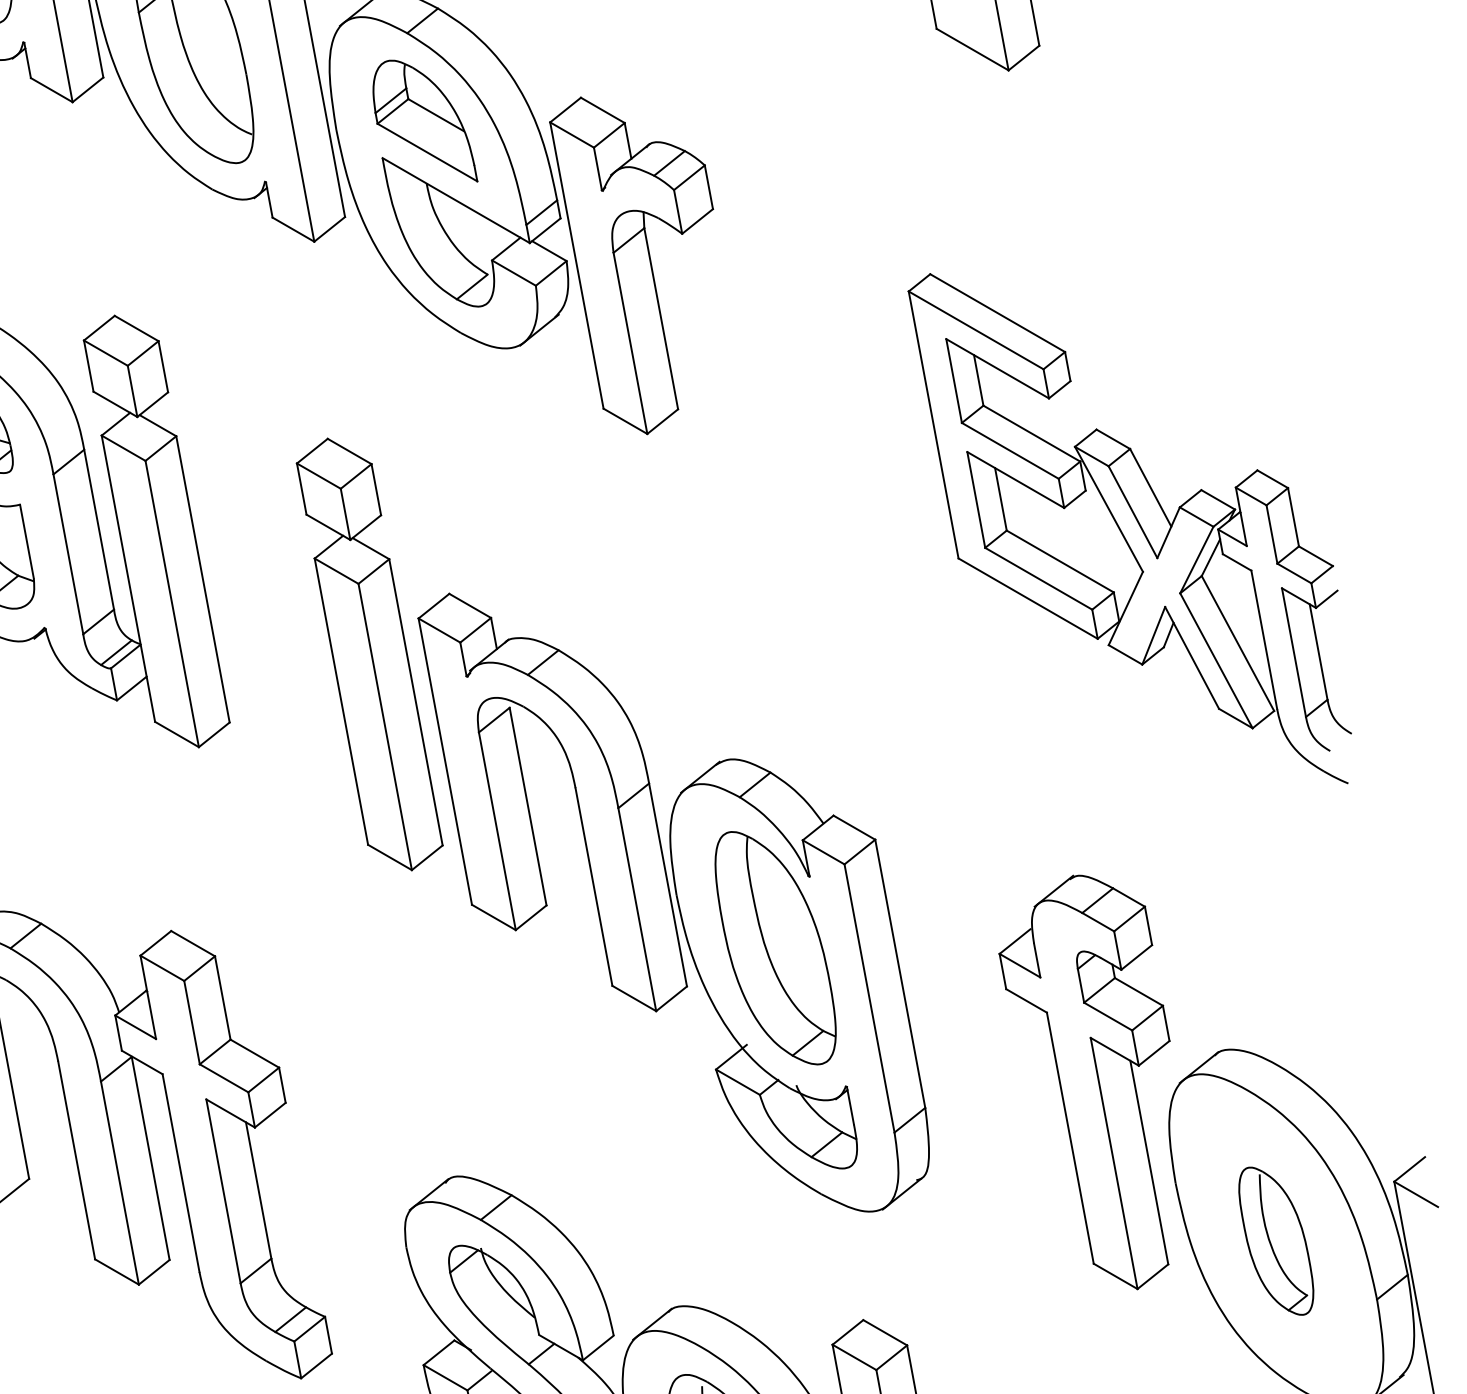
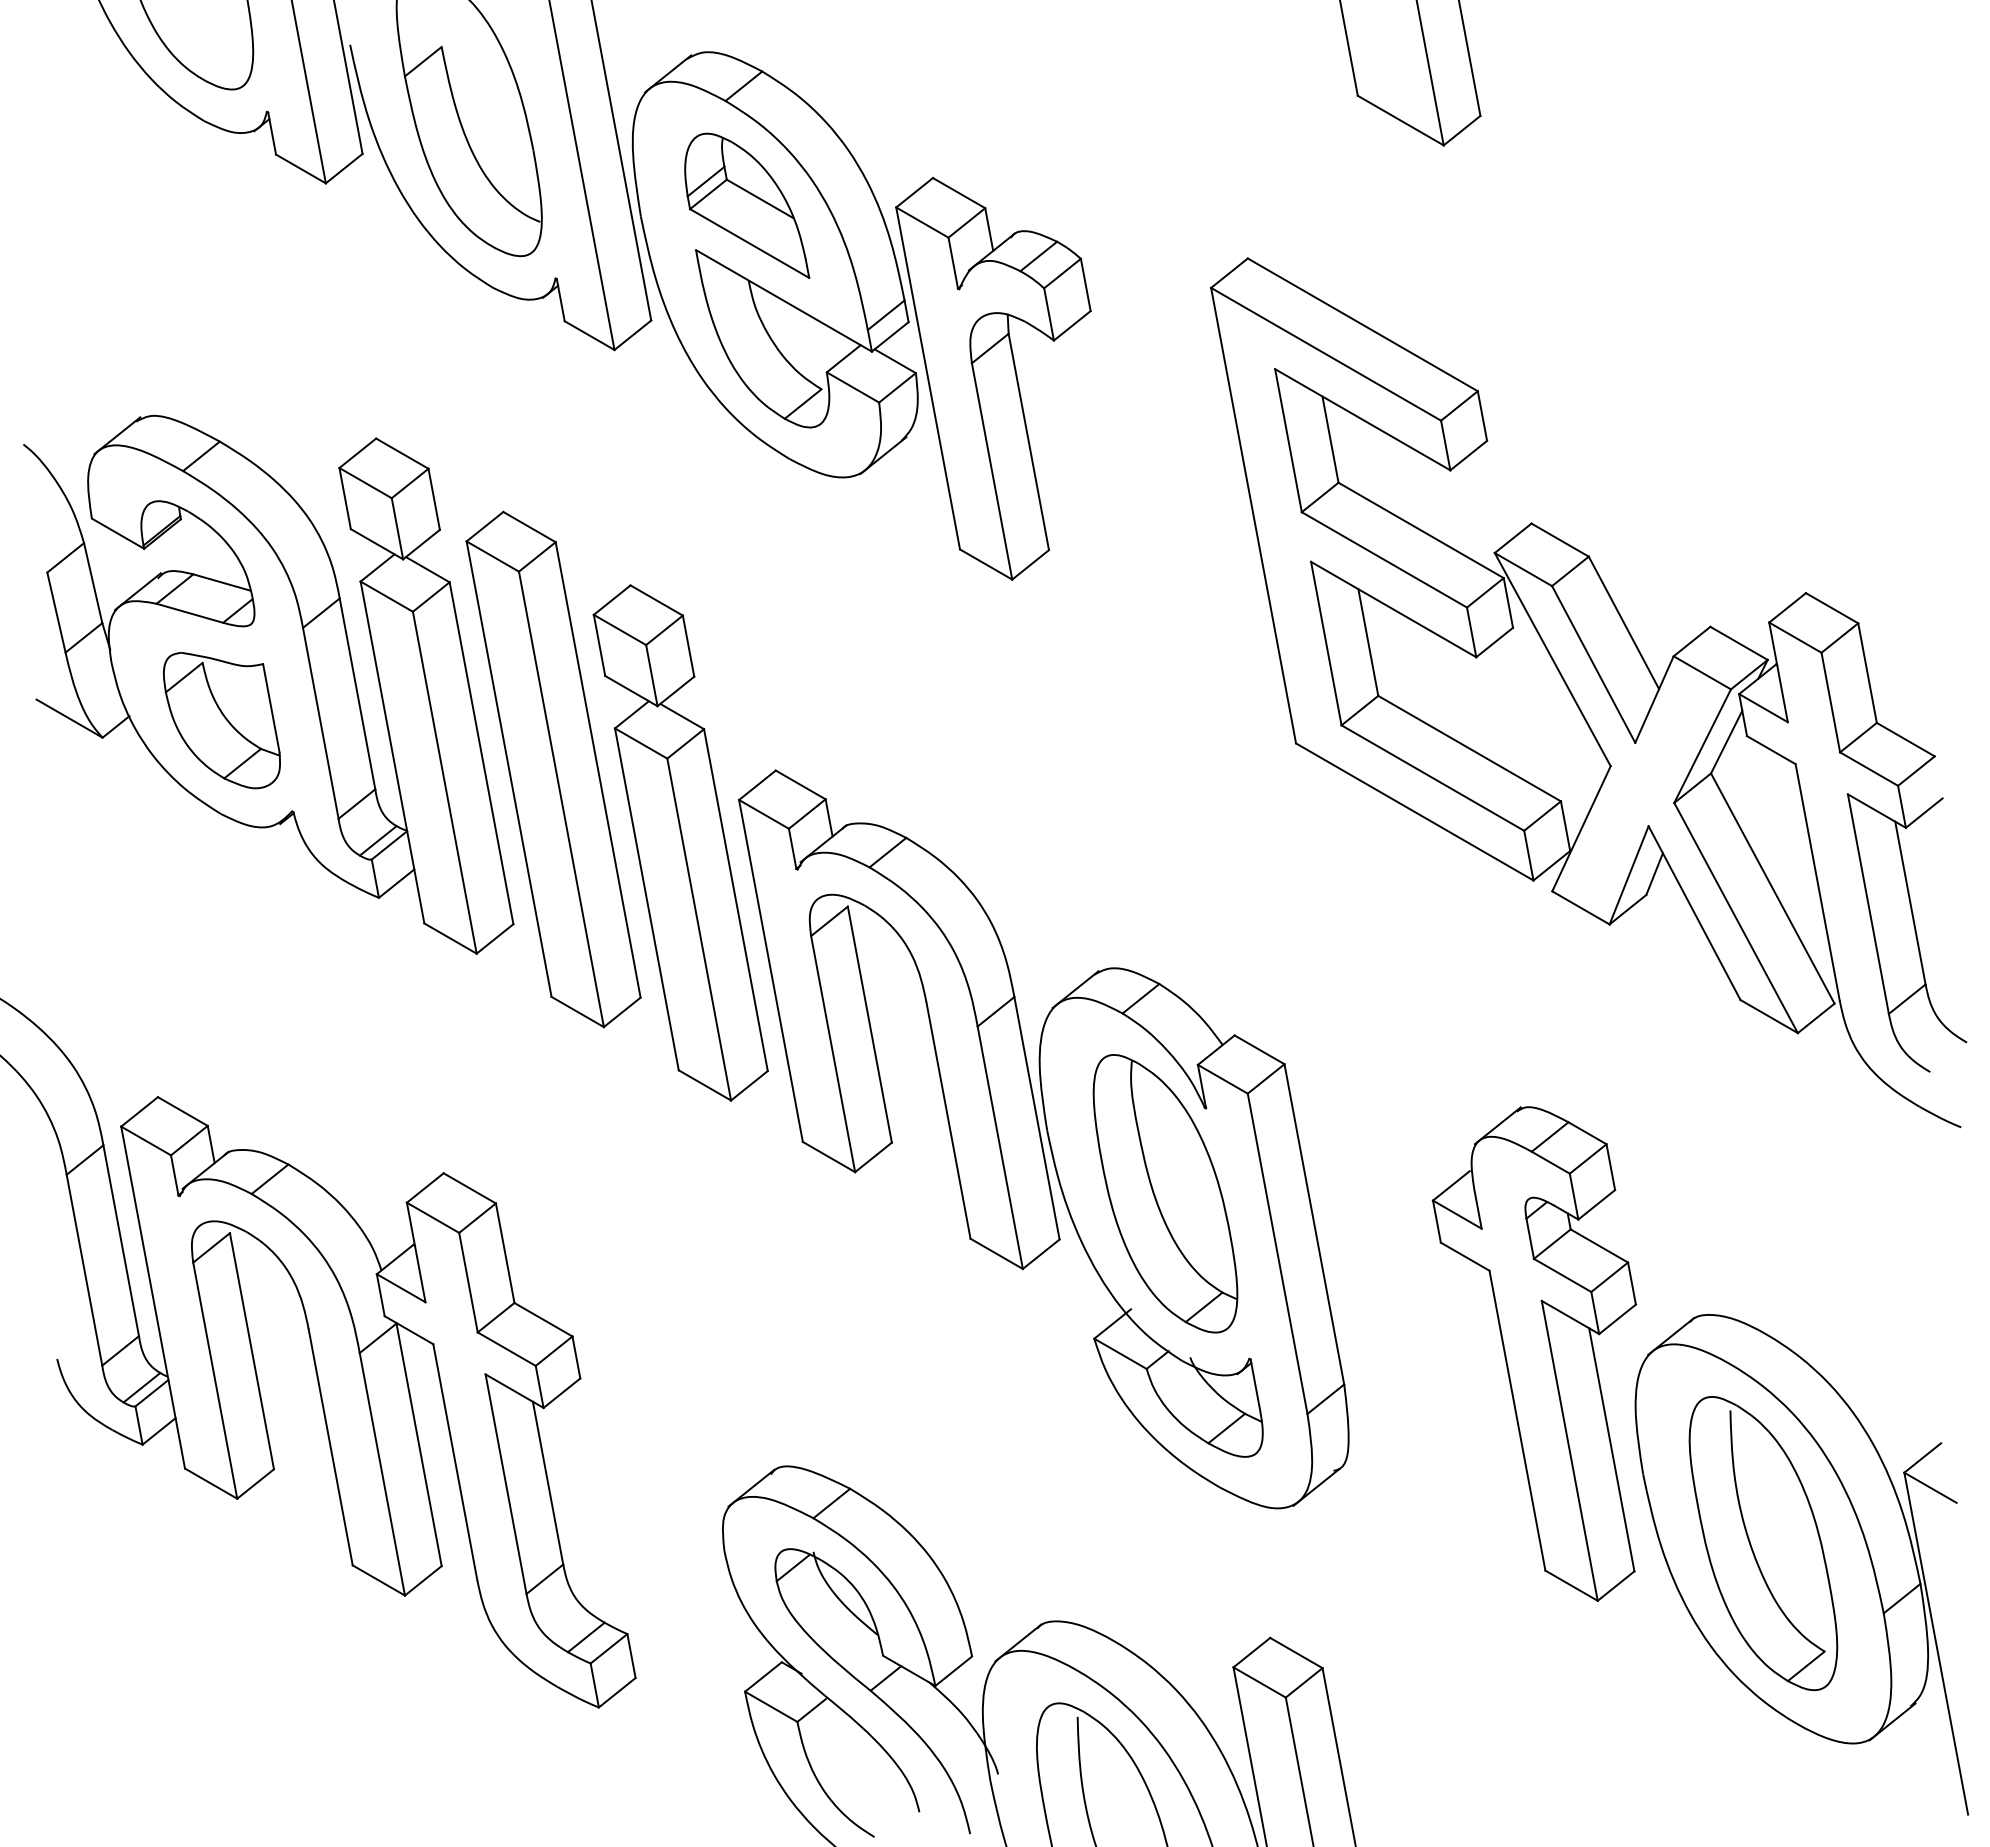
part: (1129, 528) -> (1588, 692), size x1.43
part: (263, 592) -> (553, 769), added
part: (1276, 1241) -> (1763, 1543), size x1.67

